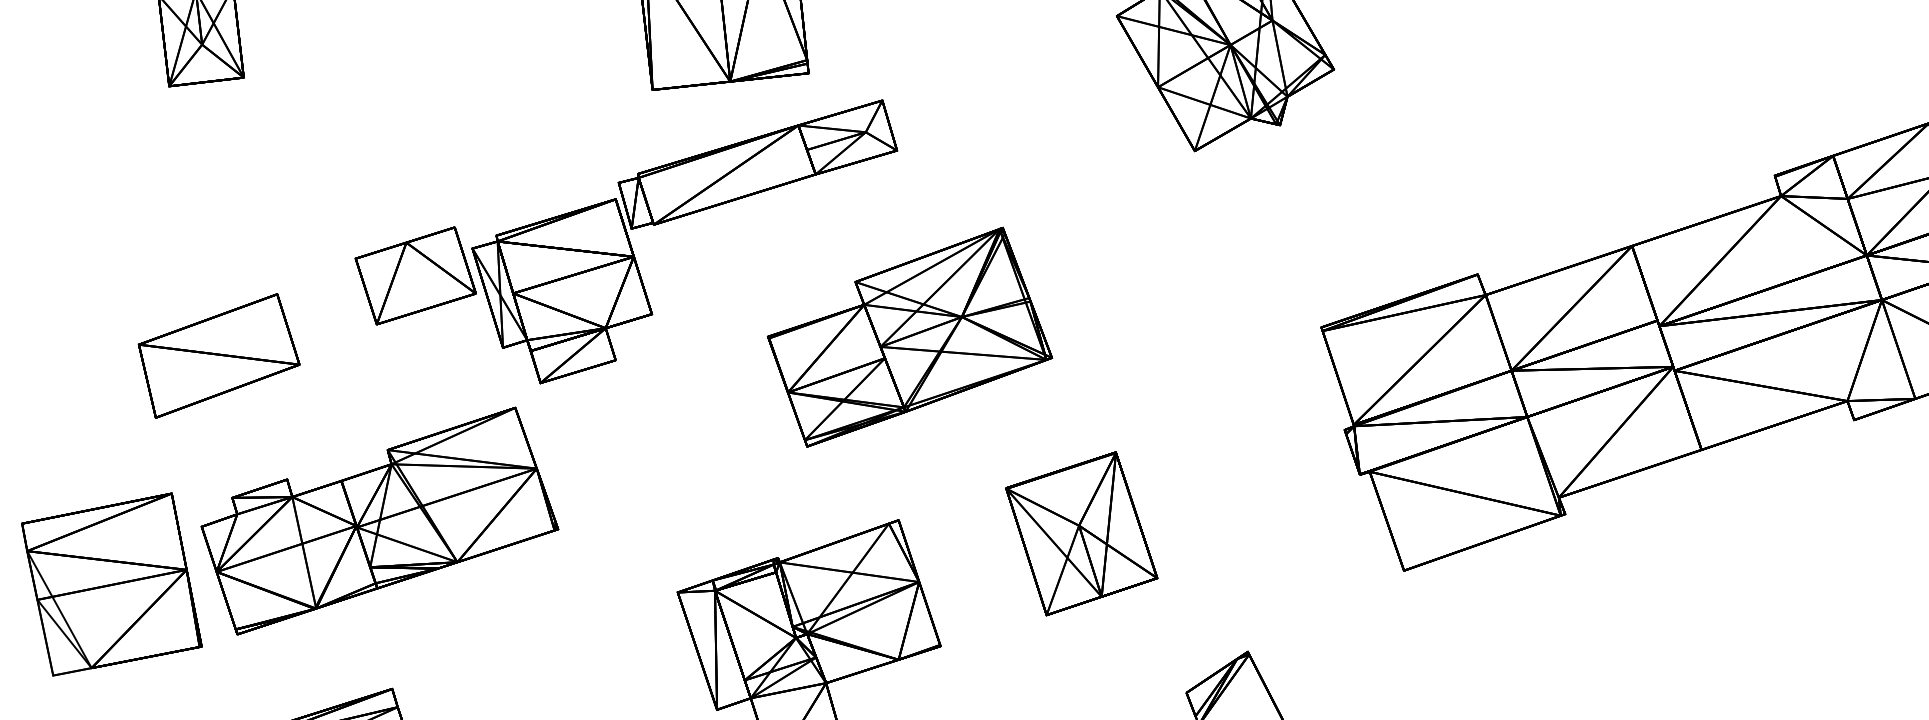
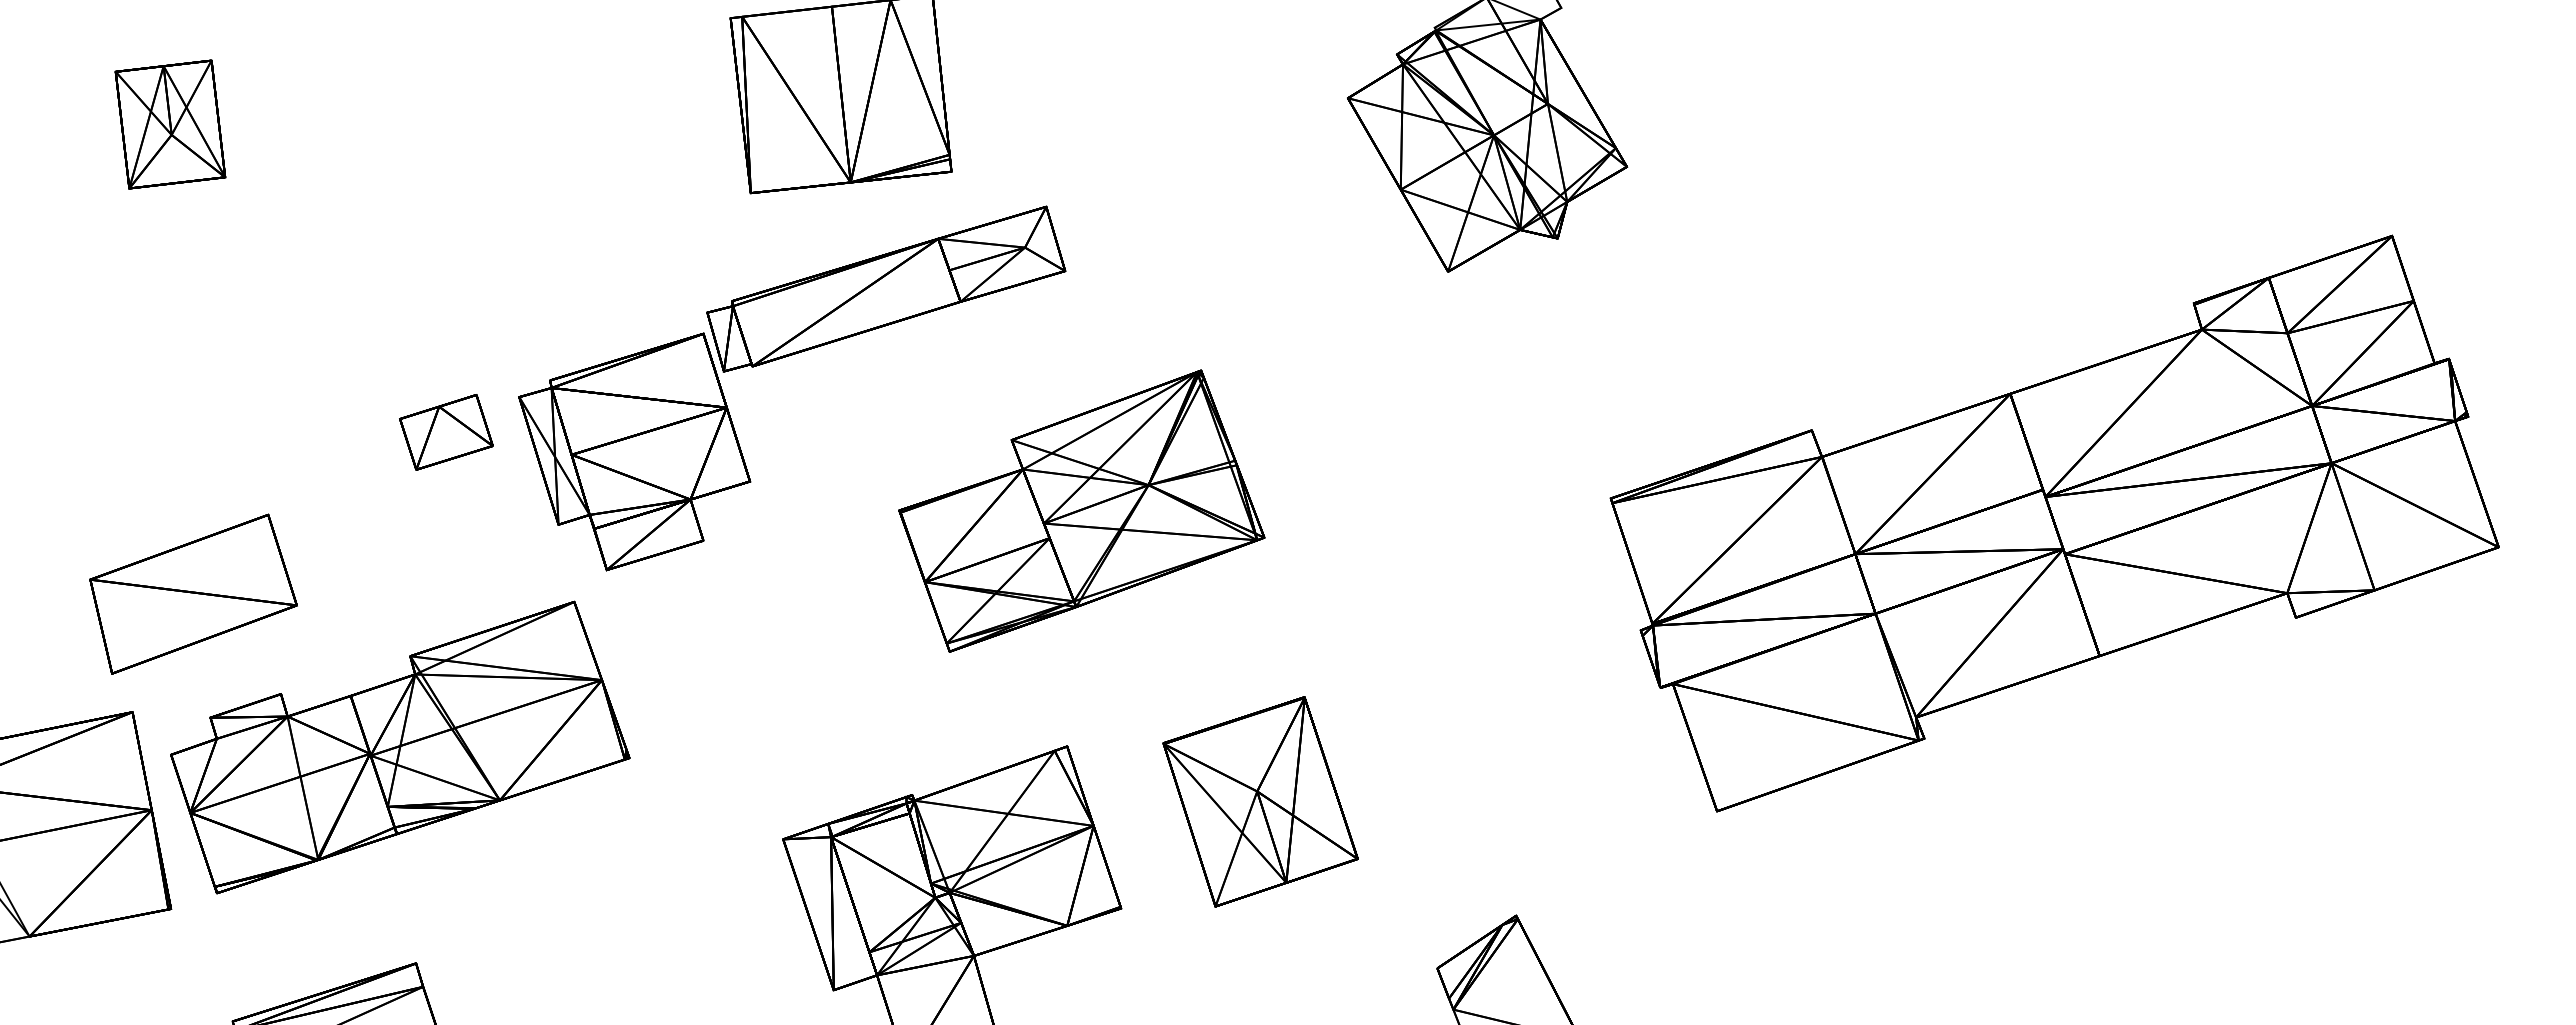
part: (415, 276) -> (446, 432), size x0.6
part: (219, 355) -> (193, 593), moved
part: (1081, 533) -> (1260, 801), moved

